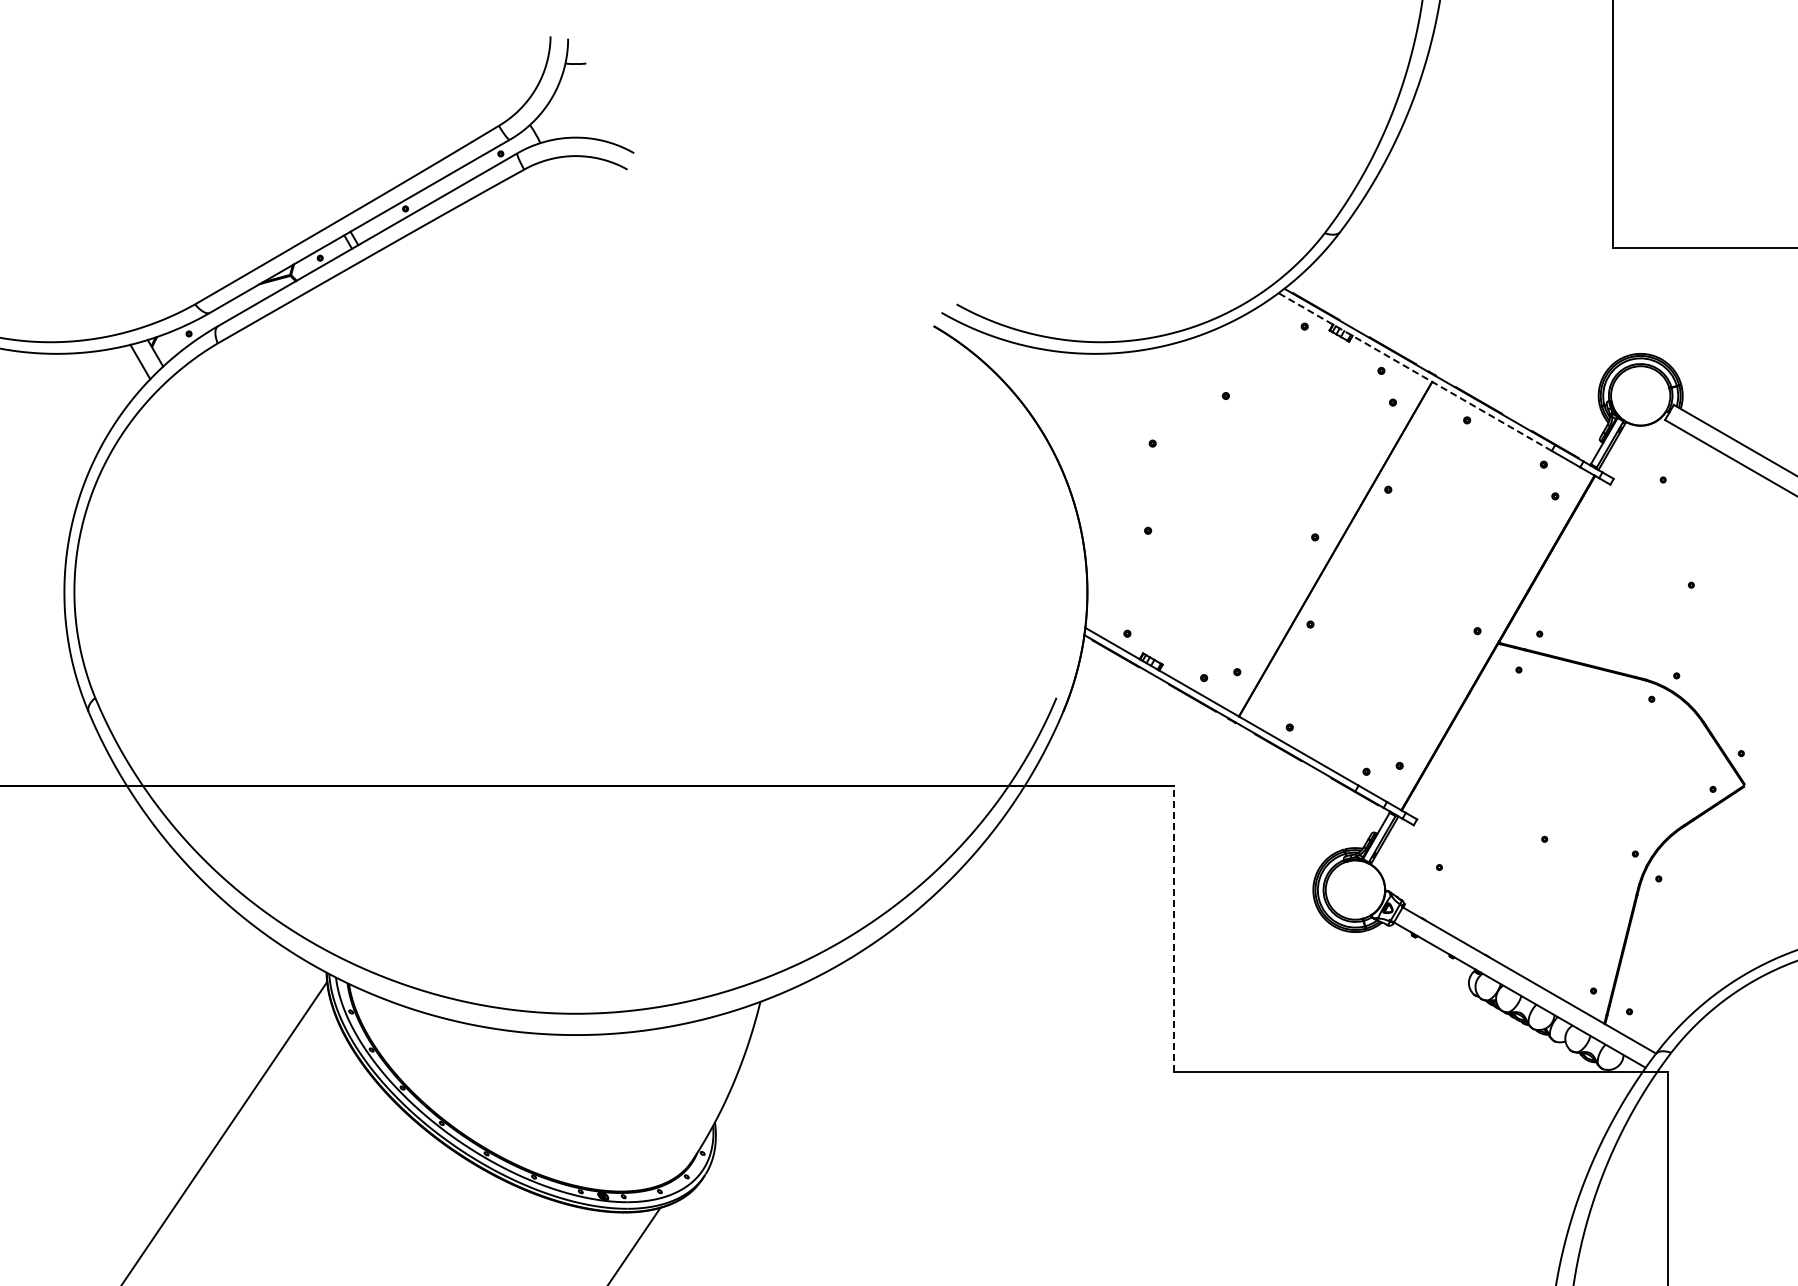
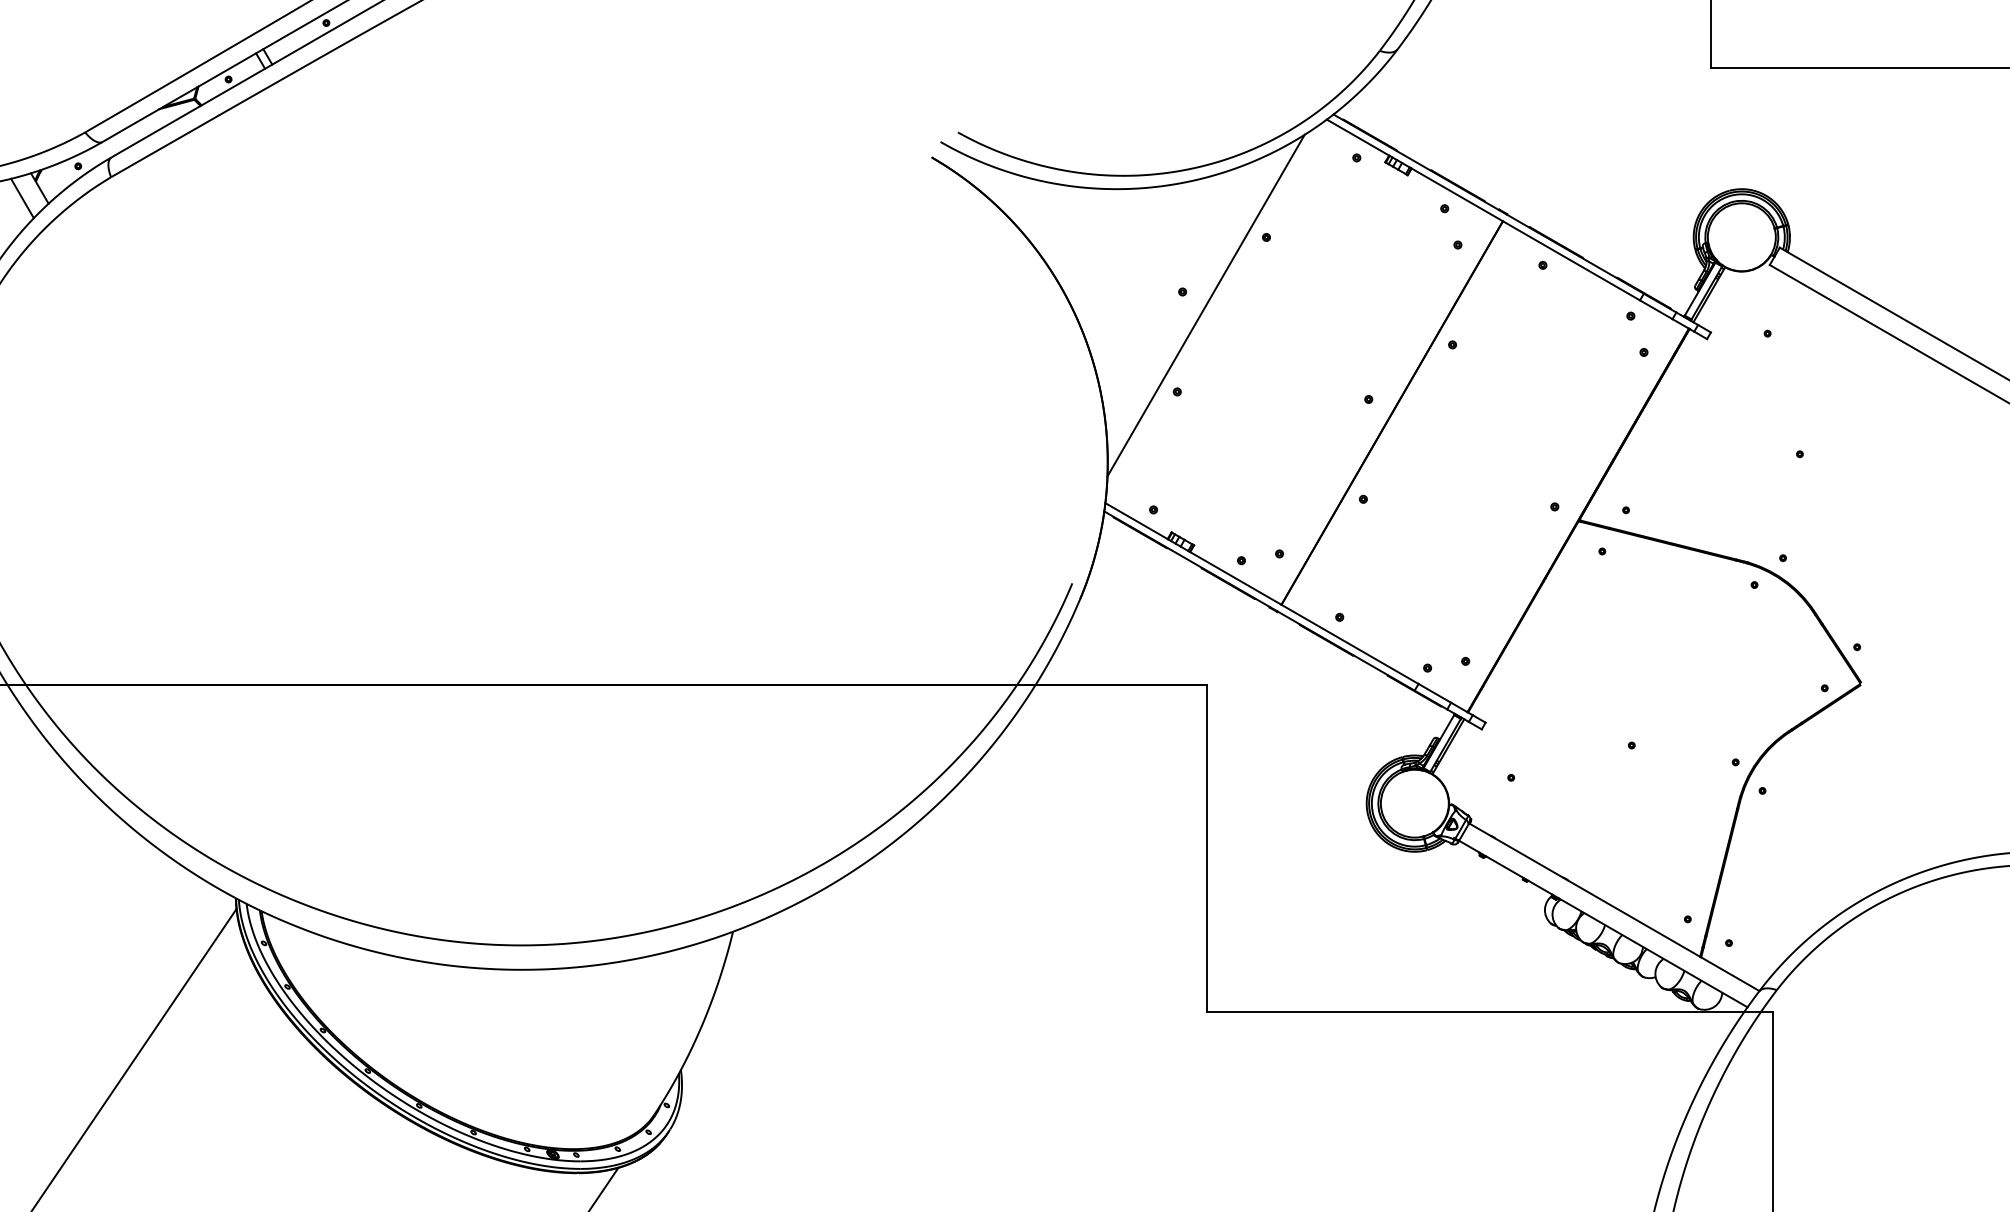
line: (1415, 372) -> (1483, 210), dashed -> solid
line: (1173, 455) -> (1206, 305), added
line: (1173, 928) -> (1206, 847), dashed -> solid

